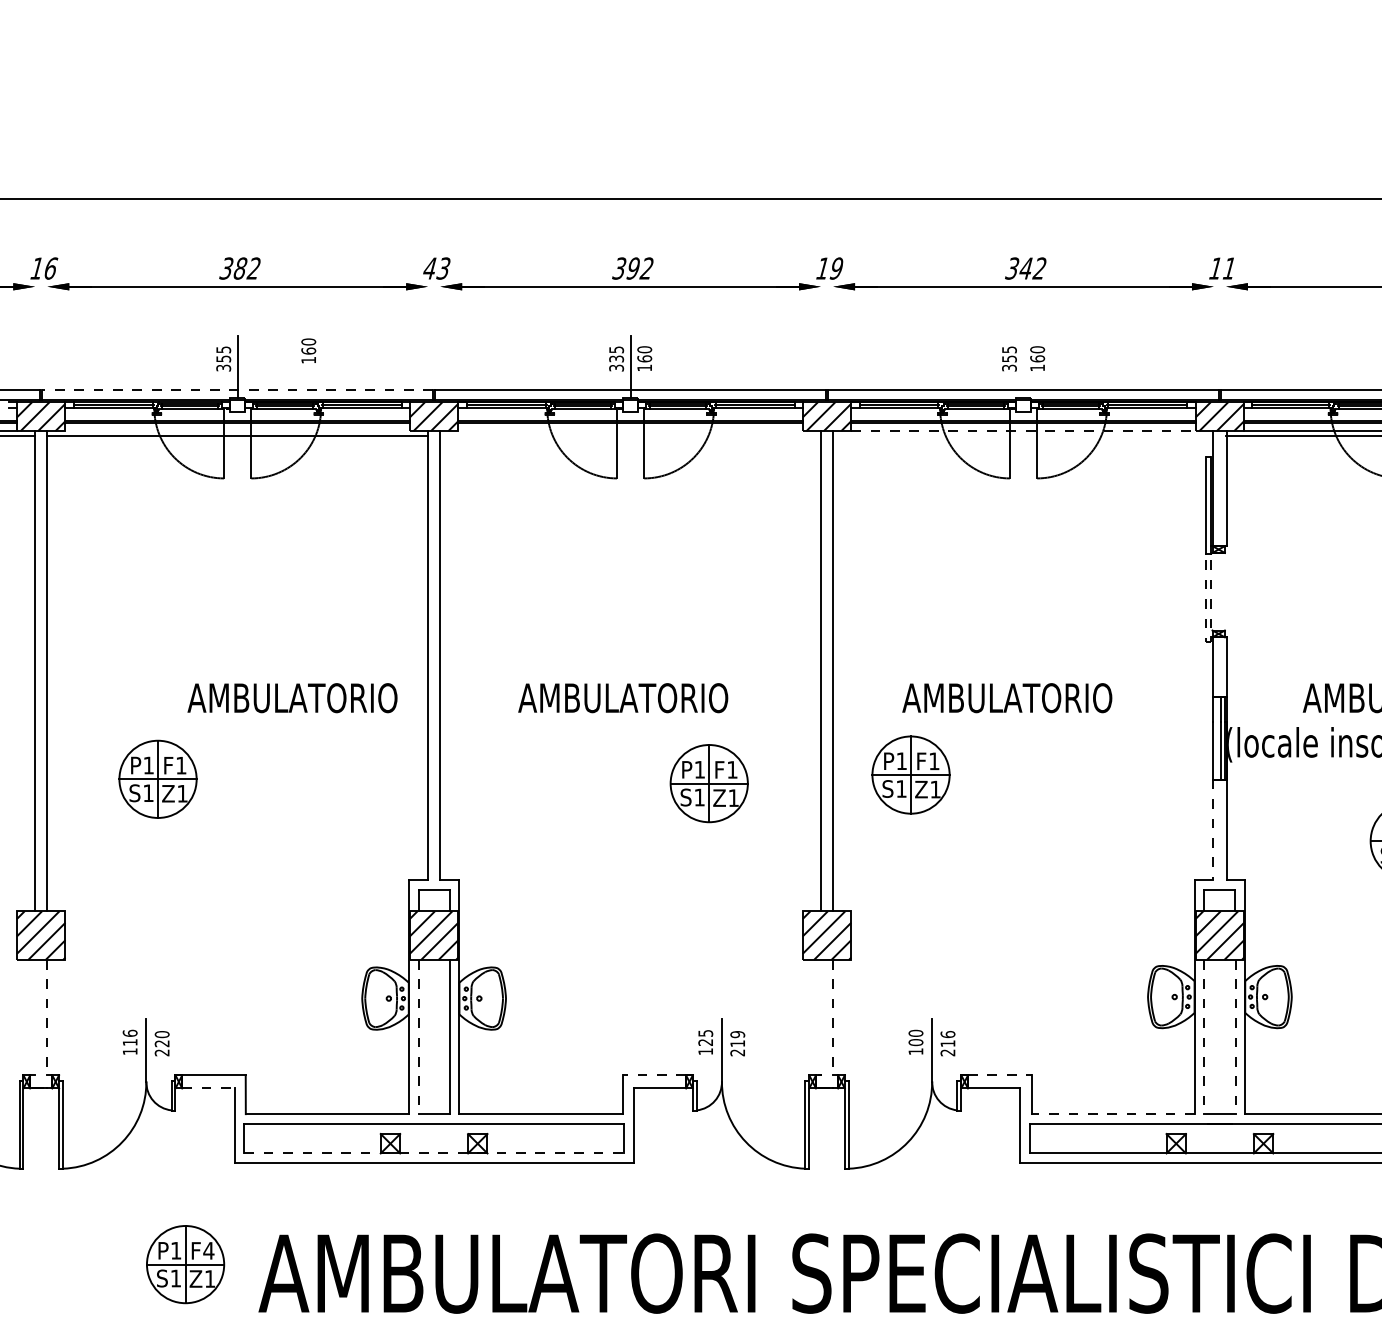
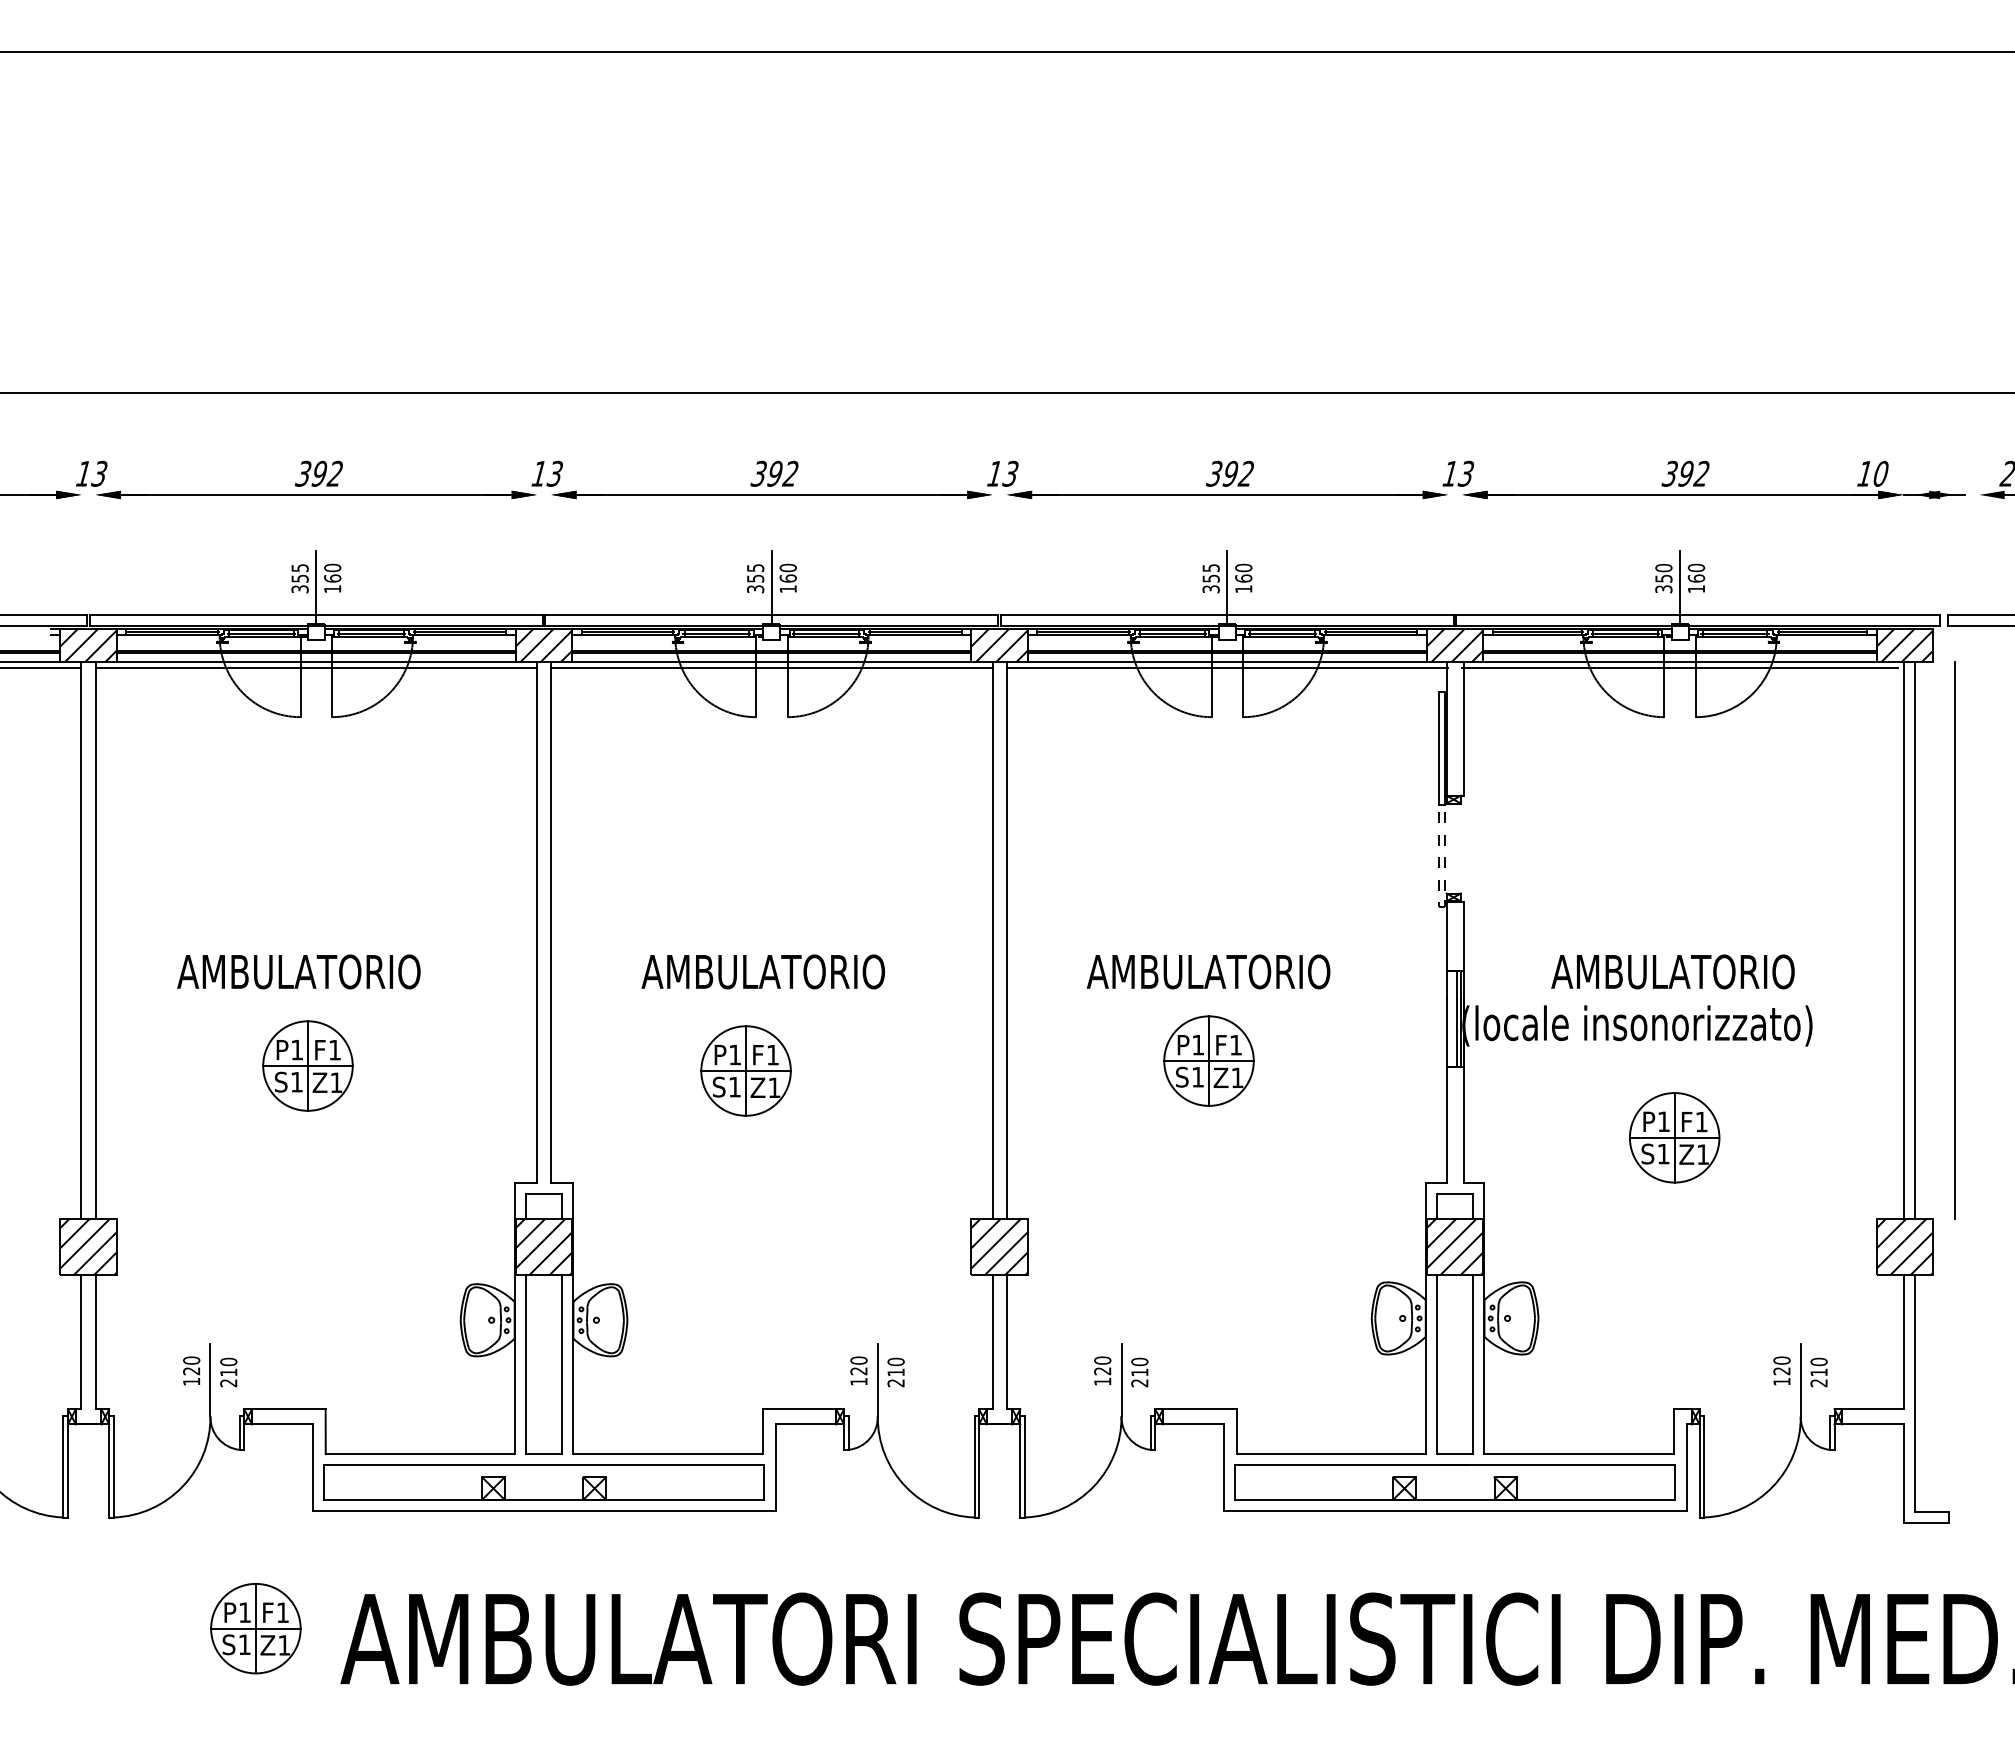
text: (50, 268) -> (99, 473), 16 -> 13
text: (240, 268) -> (319, 473), 382 -> 392
text: (429, 268) -> (538, 473), 43 -> 13
text: (836, 268) -> (1010, 473), 19 -> 13
text: (1026, 268) -> (1230, 473), 342 -> 392
text: (1228, 268) -> (1465, 473), 11 -> 13
text: (308, 350) -> (332, 577), moved
text: (616, 358) -> (755, 578), 335 -> 355
line: (1023, 366) -> (1227, 587), added
line: (237, 390) -> (316, 615), dashed -> solid
line: (236, 431) -> (315, 662), added
line: (630, 431) -> (771, 662), added
line: (1023, 431) -> (1227, 662), dashed -> solid
line: (630, 436) -> (771, 668), added
line: (1023, 436) -> (1227, 668), added
text: (292, 697) -> (298, 971), moved
part: (910, 774) -> (1208, 1060), moved
part: (157, 778) -> (307, 1065), moved
part: (708, 783) -> (745, 1070), moved
line: (1212, 830) -> (1446, 1125), dashed -> solid
line: (35, 1017) -> (81, 1342), added
line: (47, 1017) -> (95, 1342), dashed -> solid
line: (820, 1017) -> (992, 1342), added
line: (832, 1017) -> (1006, 1342), dashed -> solid
text: (705, 1033) -> (858, 1360), 125 -> 120
text: (947, 1034) -> (1139, 1361), 216 -> 210
text: (737, 1035) -> (895, 1362), 219 -> 210
text: (130, 1037) -> (191, 1365), 116 -> 120
line: (418, 1037) -> (526, 1365), dashed -> solid
line: (1204, 1037) -> (1437, 1365), dashed -> solid
line: (1235, 1037) -> (1473, 1365), dashed -> solid
text: (915, 1042) -> (1102, 1371), 100 -> 120
text: (161, 1043) -> (228, 1372), 220 -> 210
line: (654, 1075) -> (799, 1409), dashed -> solid
line: (999, 1075) -> (1199, 1409), dashed -> solid
line: (208, 1087) -> (282, 1423), dashed -> solid
line: (1113, 1114) -> (1331, 1454), dashed -> solid
line: (434, 1153) -> (544, 1499), dashed -> solid
text: (208, 1250) -> (282, 1612), F4 -> F1

